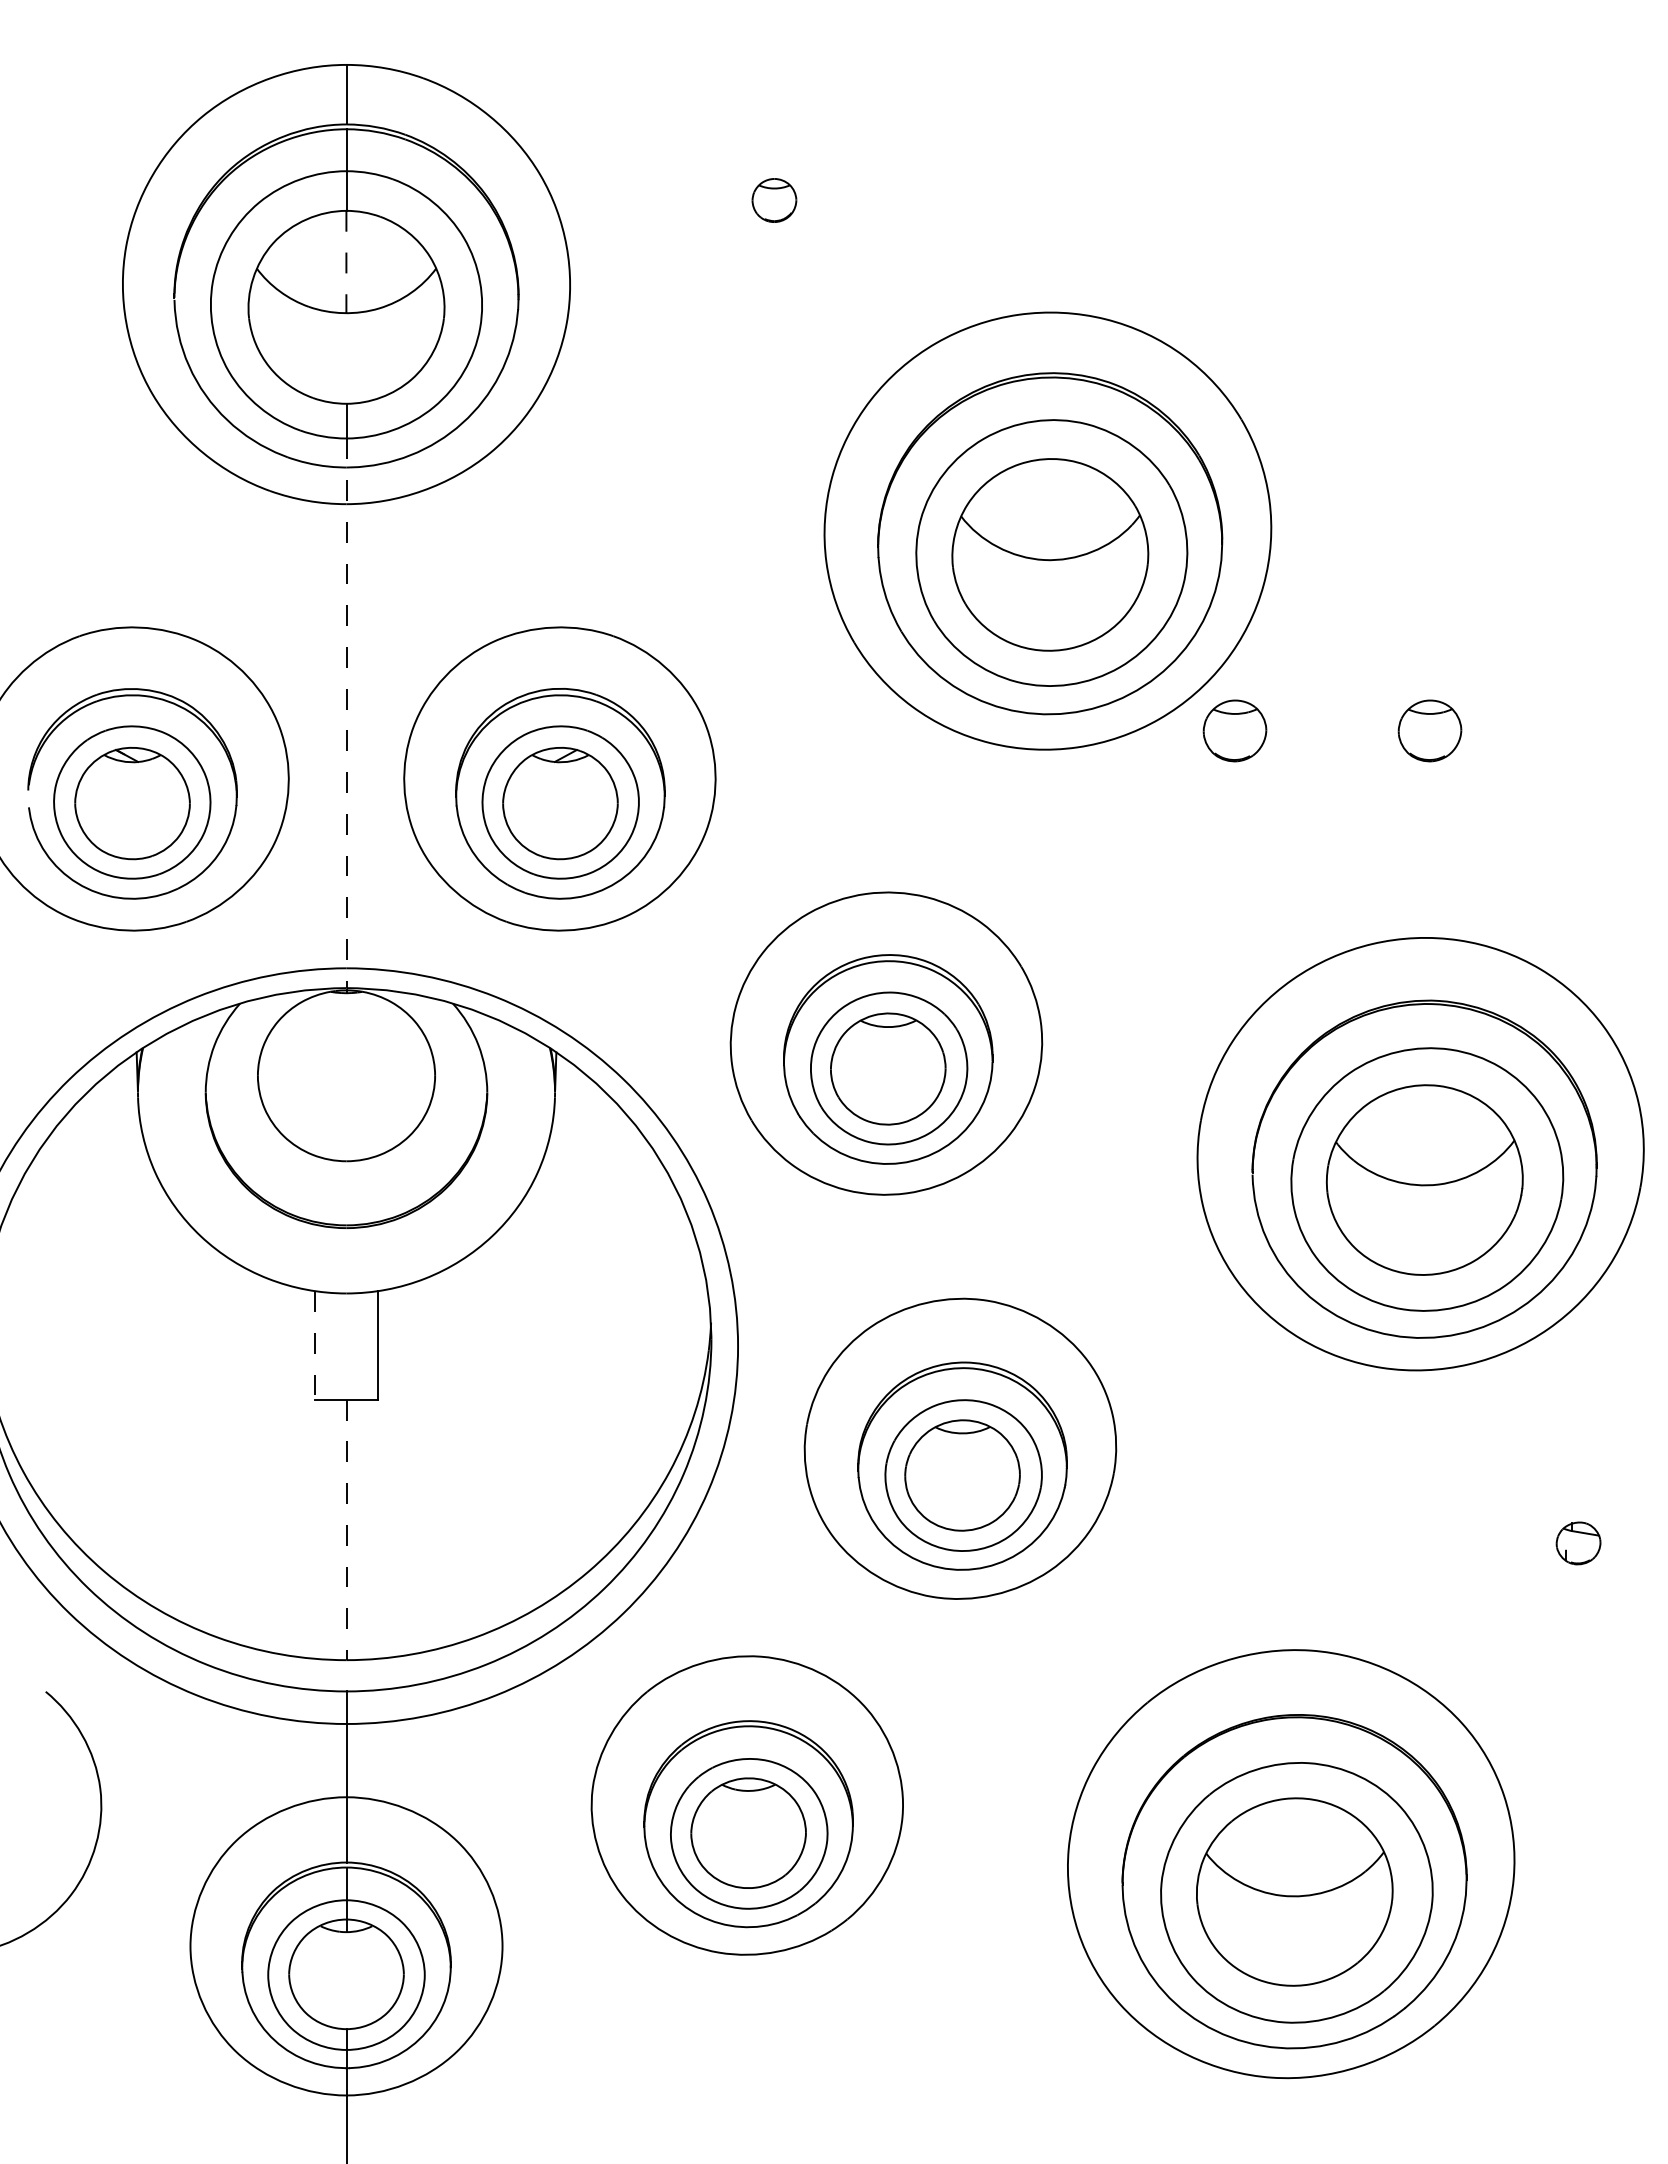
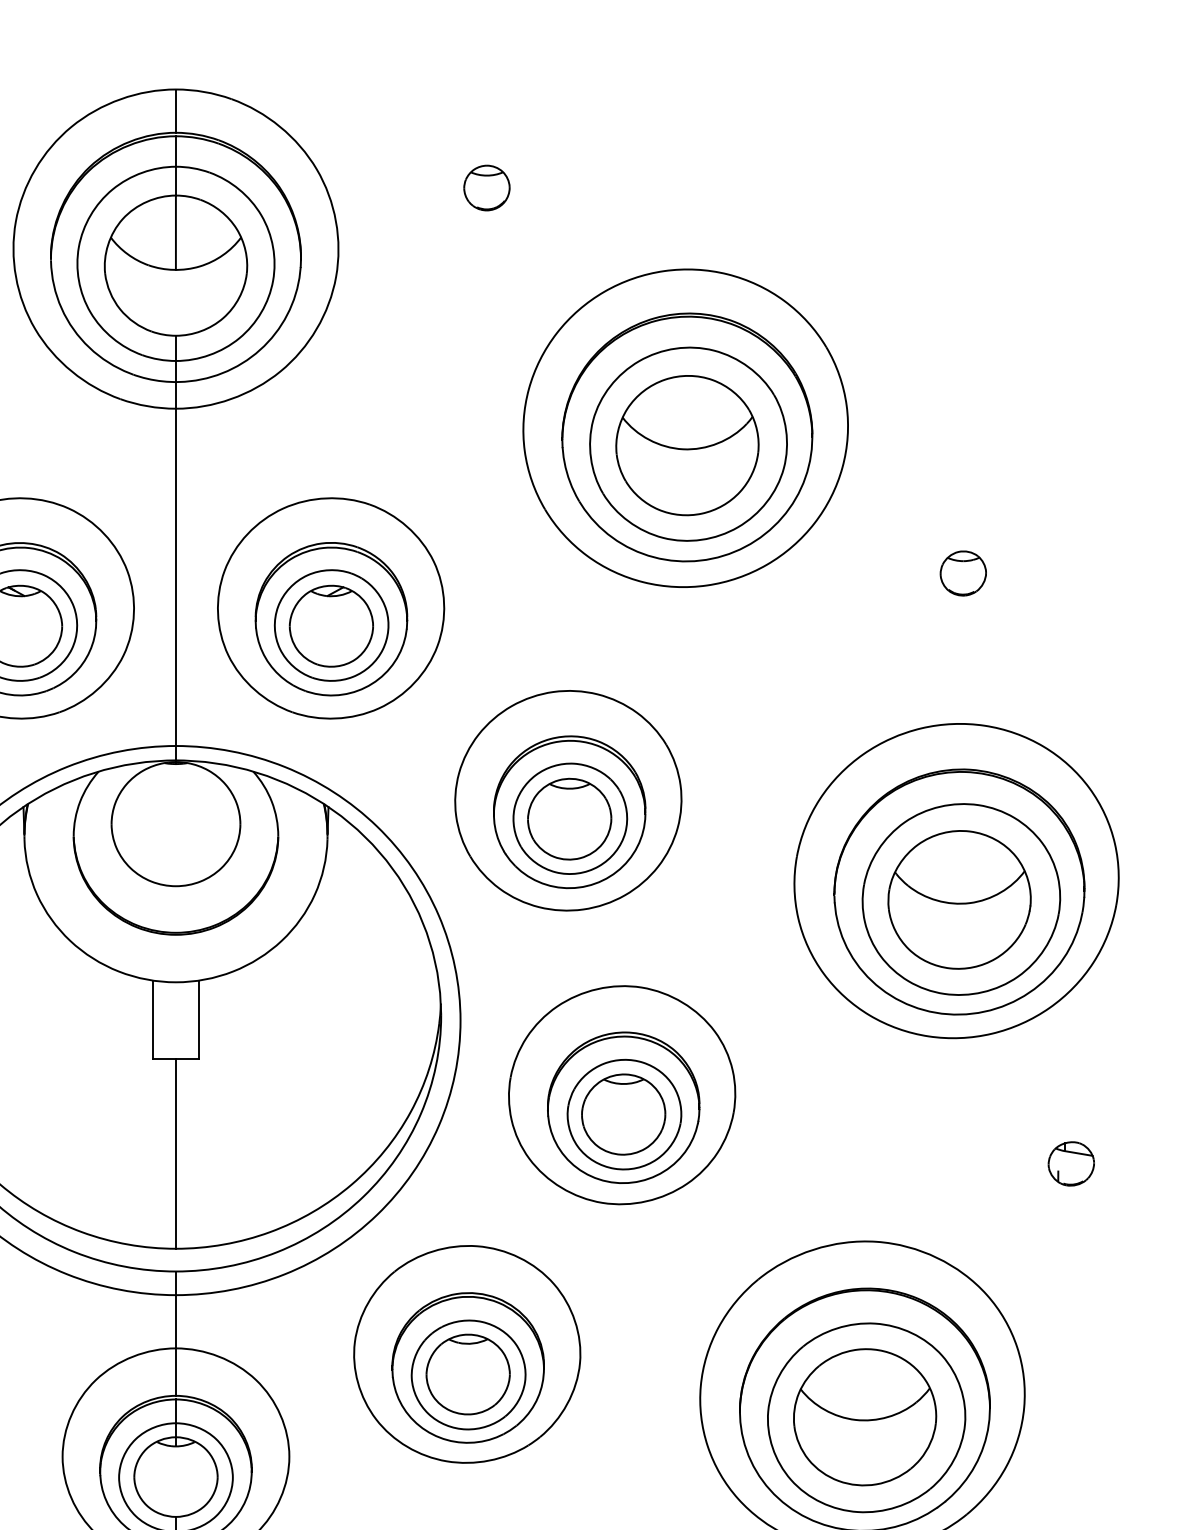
part: (774, 200) -> (487, 188), size x1.43
line: (346, 262) -> (175, 233), dashed -> solid
line: (346, 713) -> (175, 560), dashed -> solid
part: (1234, 730) -> (821, 573), removed
line: (315, 1345) -> (153, 1020), dashed -> solid
line: (346, 1530) -> (175, 1154), dashed -> solid
part: (1578, 1543) -> (1071, 1163), size x1.43

